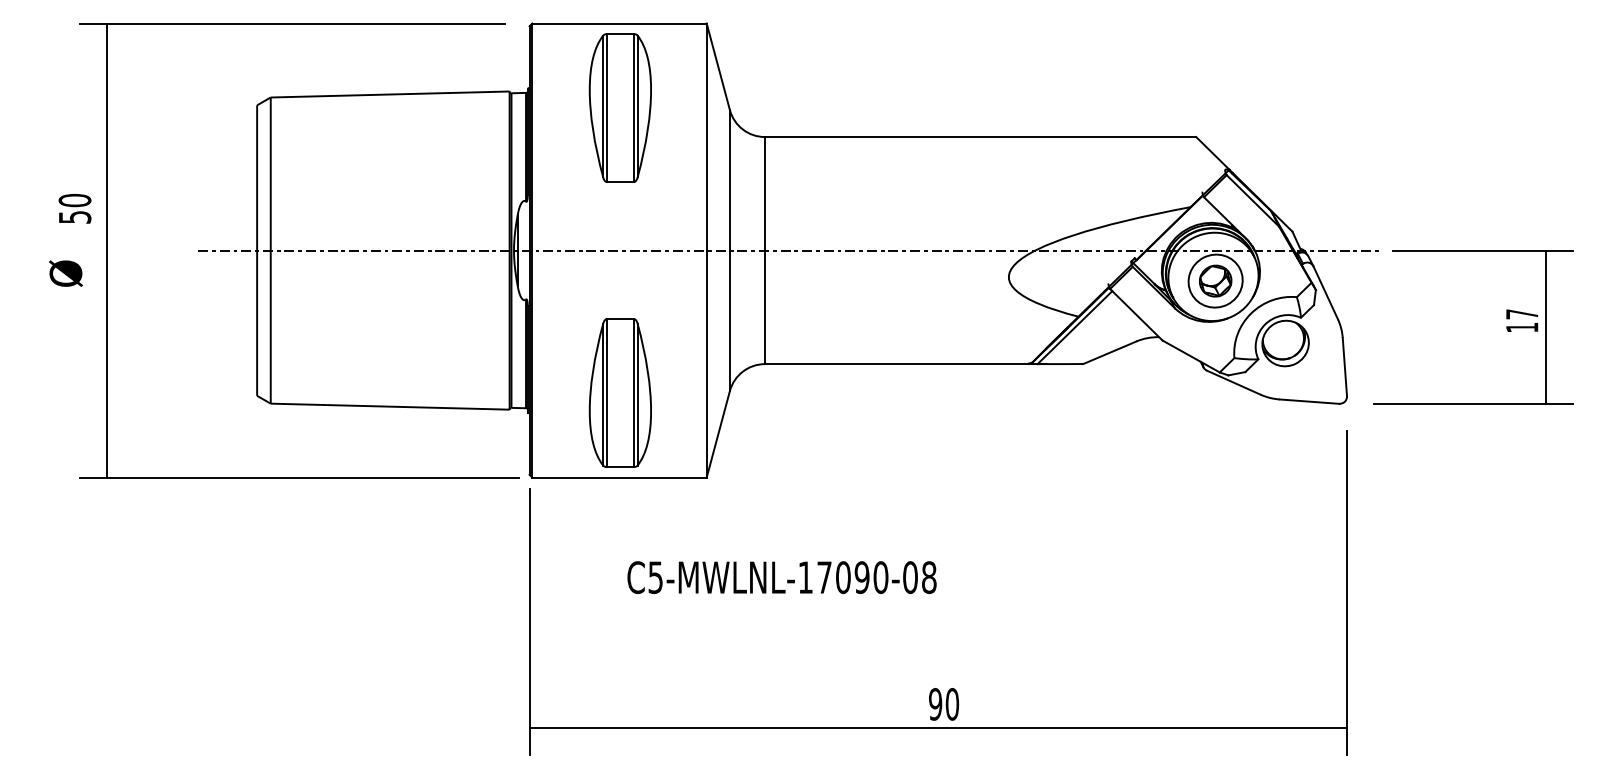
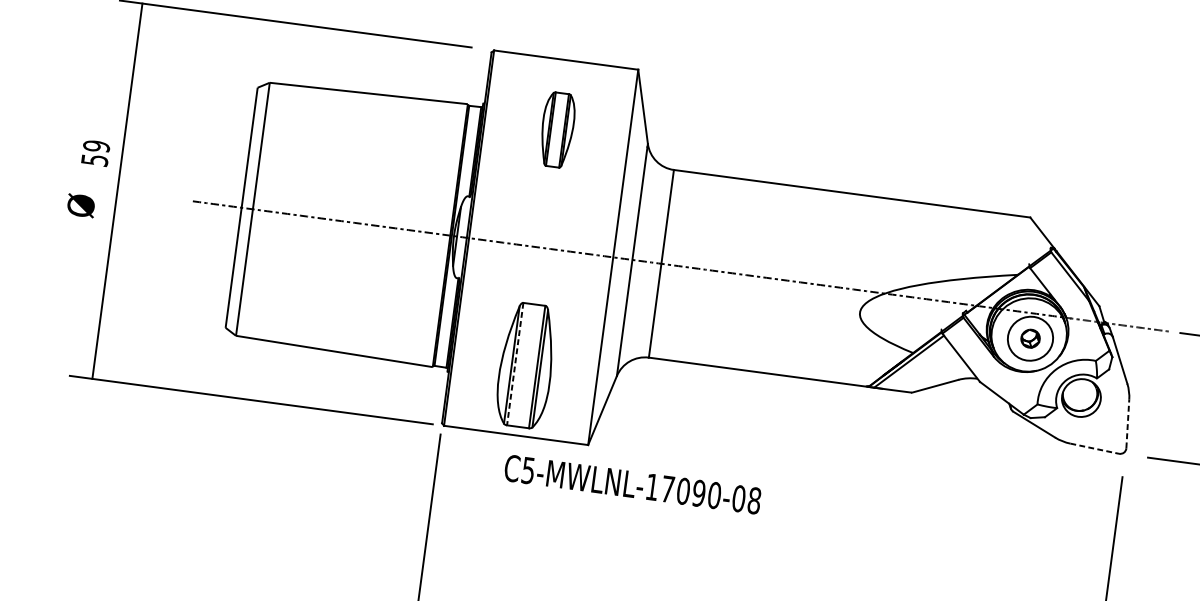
part: (619, 107) -> (556, 129), size x0.6
text: (74, 200) -> (96, 146), 50 -> 59
part: (1215, 280) -> (1030, 338), size x0.7
line: (1344, 366) -> (1127, 423), solid -> dashed
line: (607, 393) -> (515, 364), solid -> dashed
line: (1309, 401) -> (1094, 448), solid -> dashed
text: (781, 577) -> (632, 484), moved

